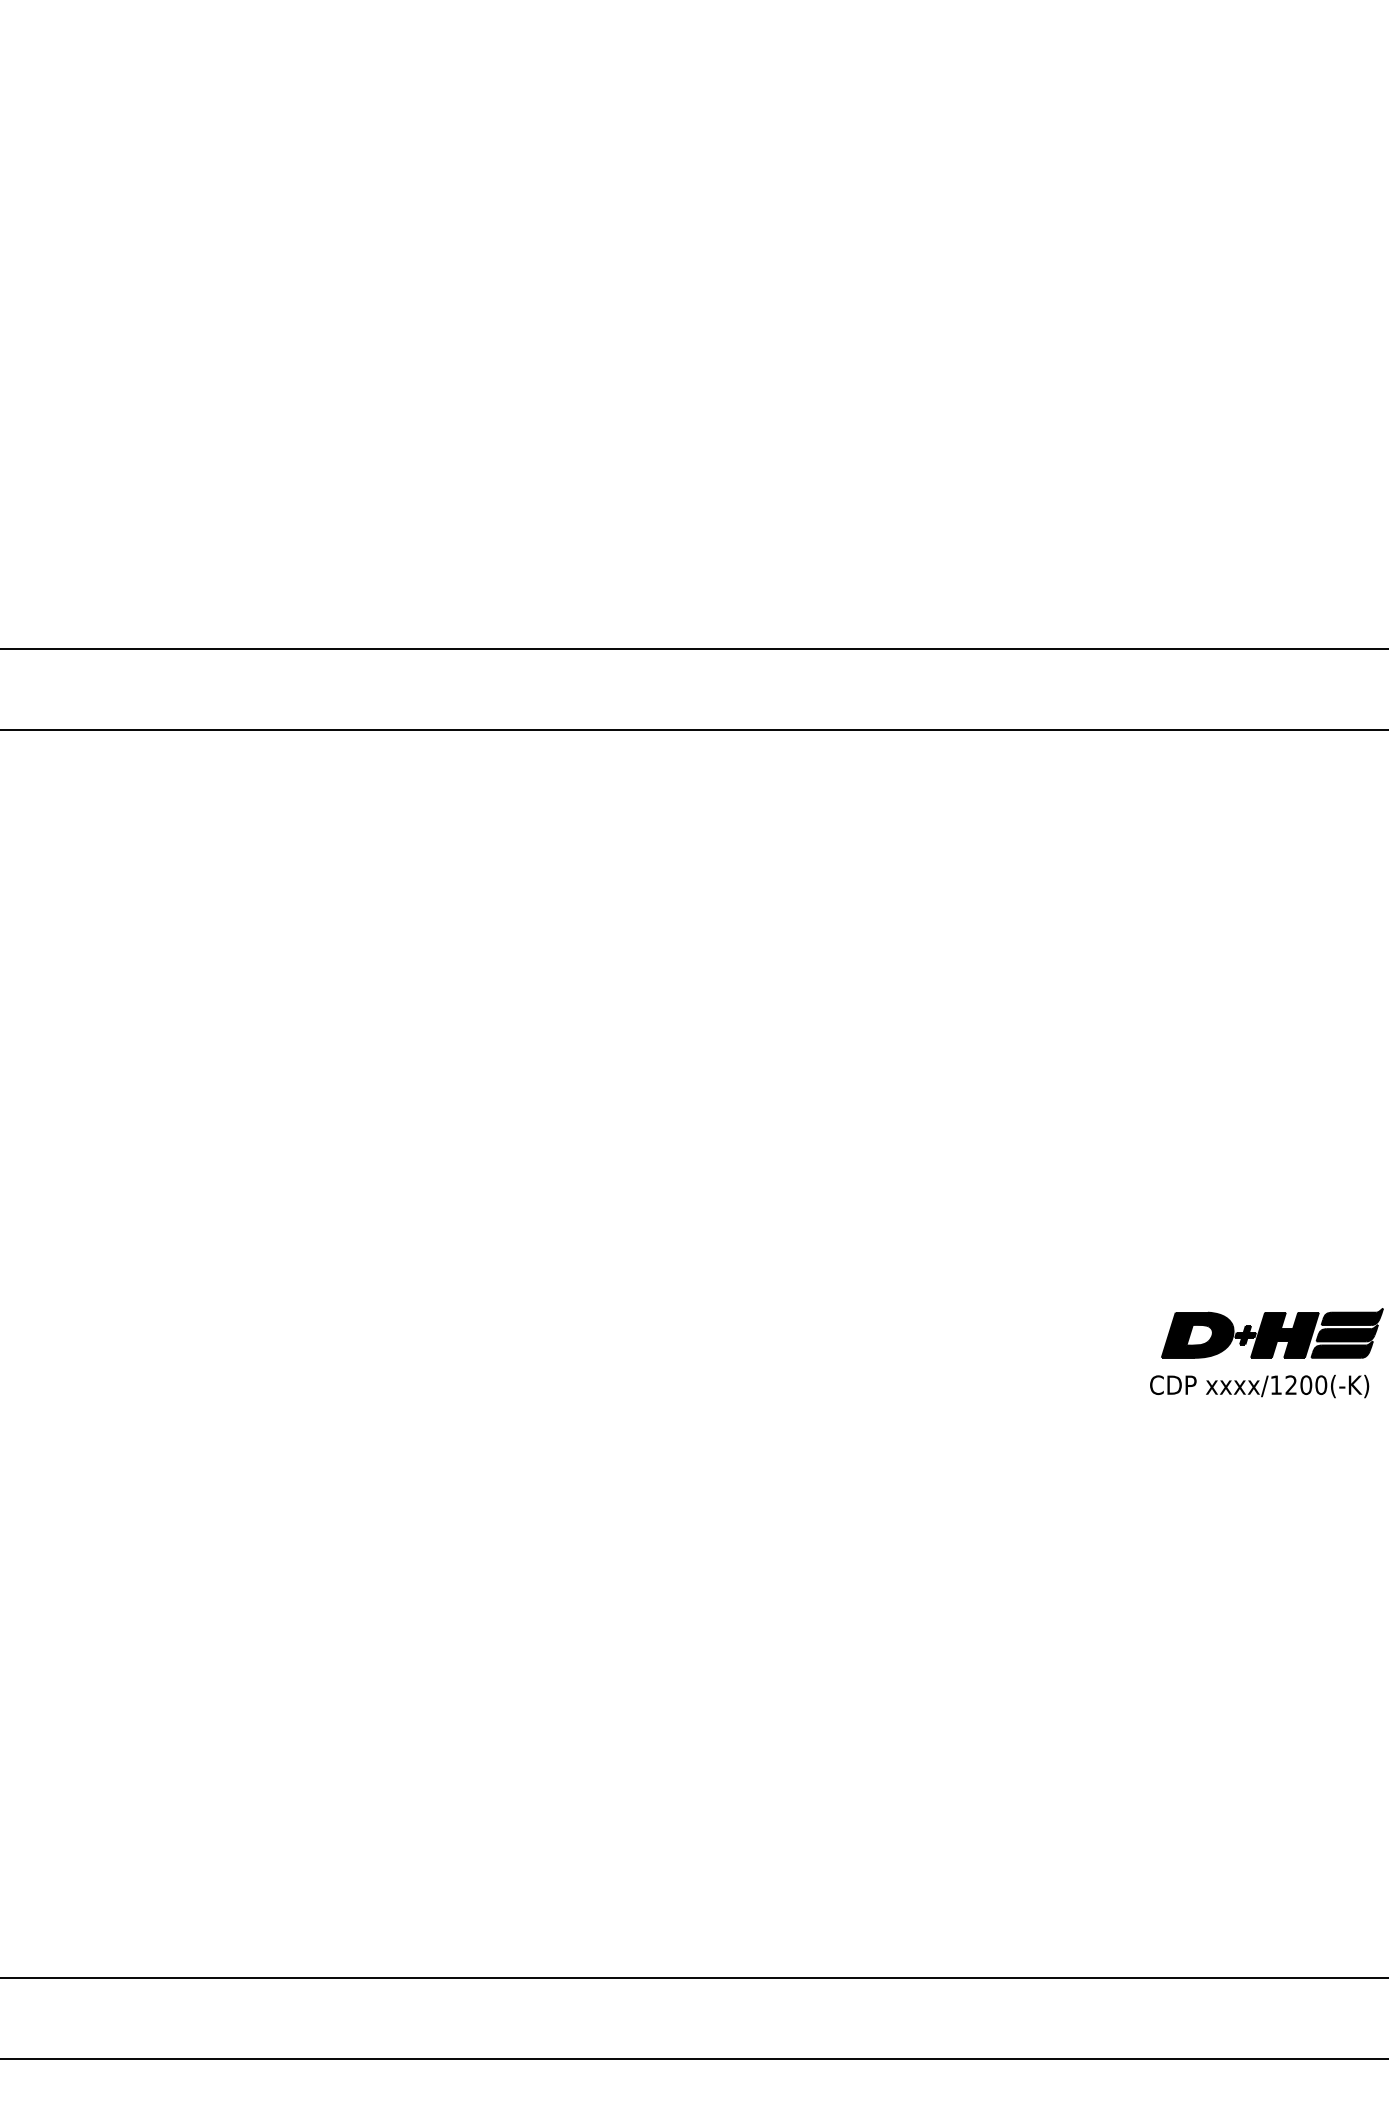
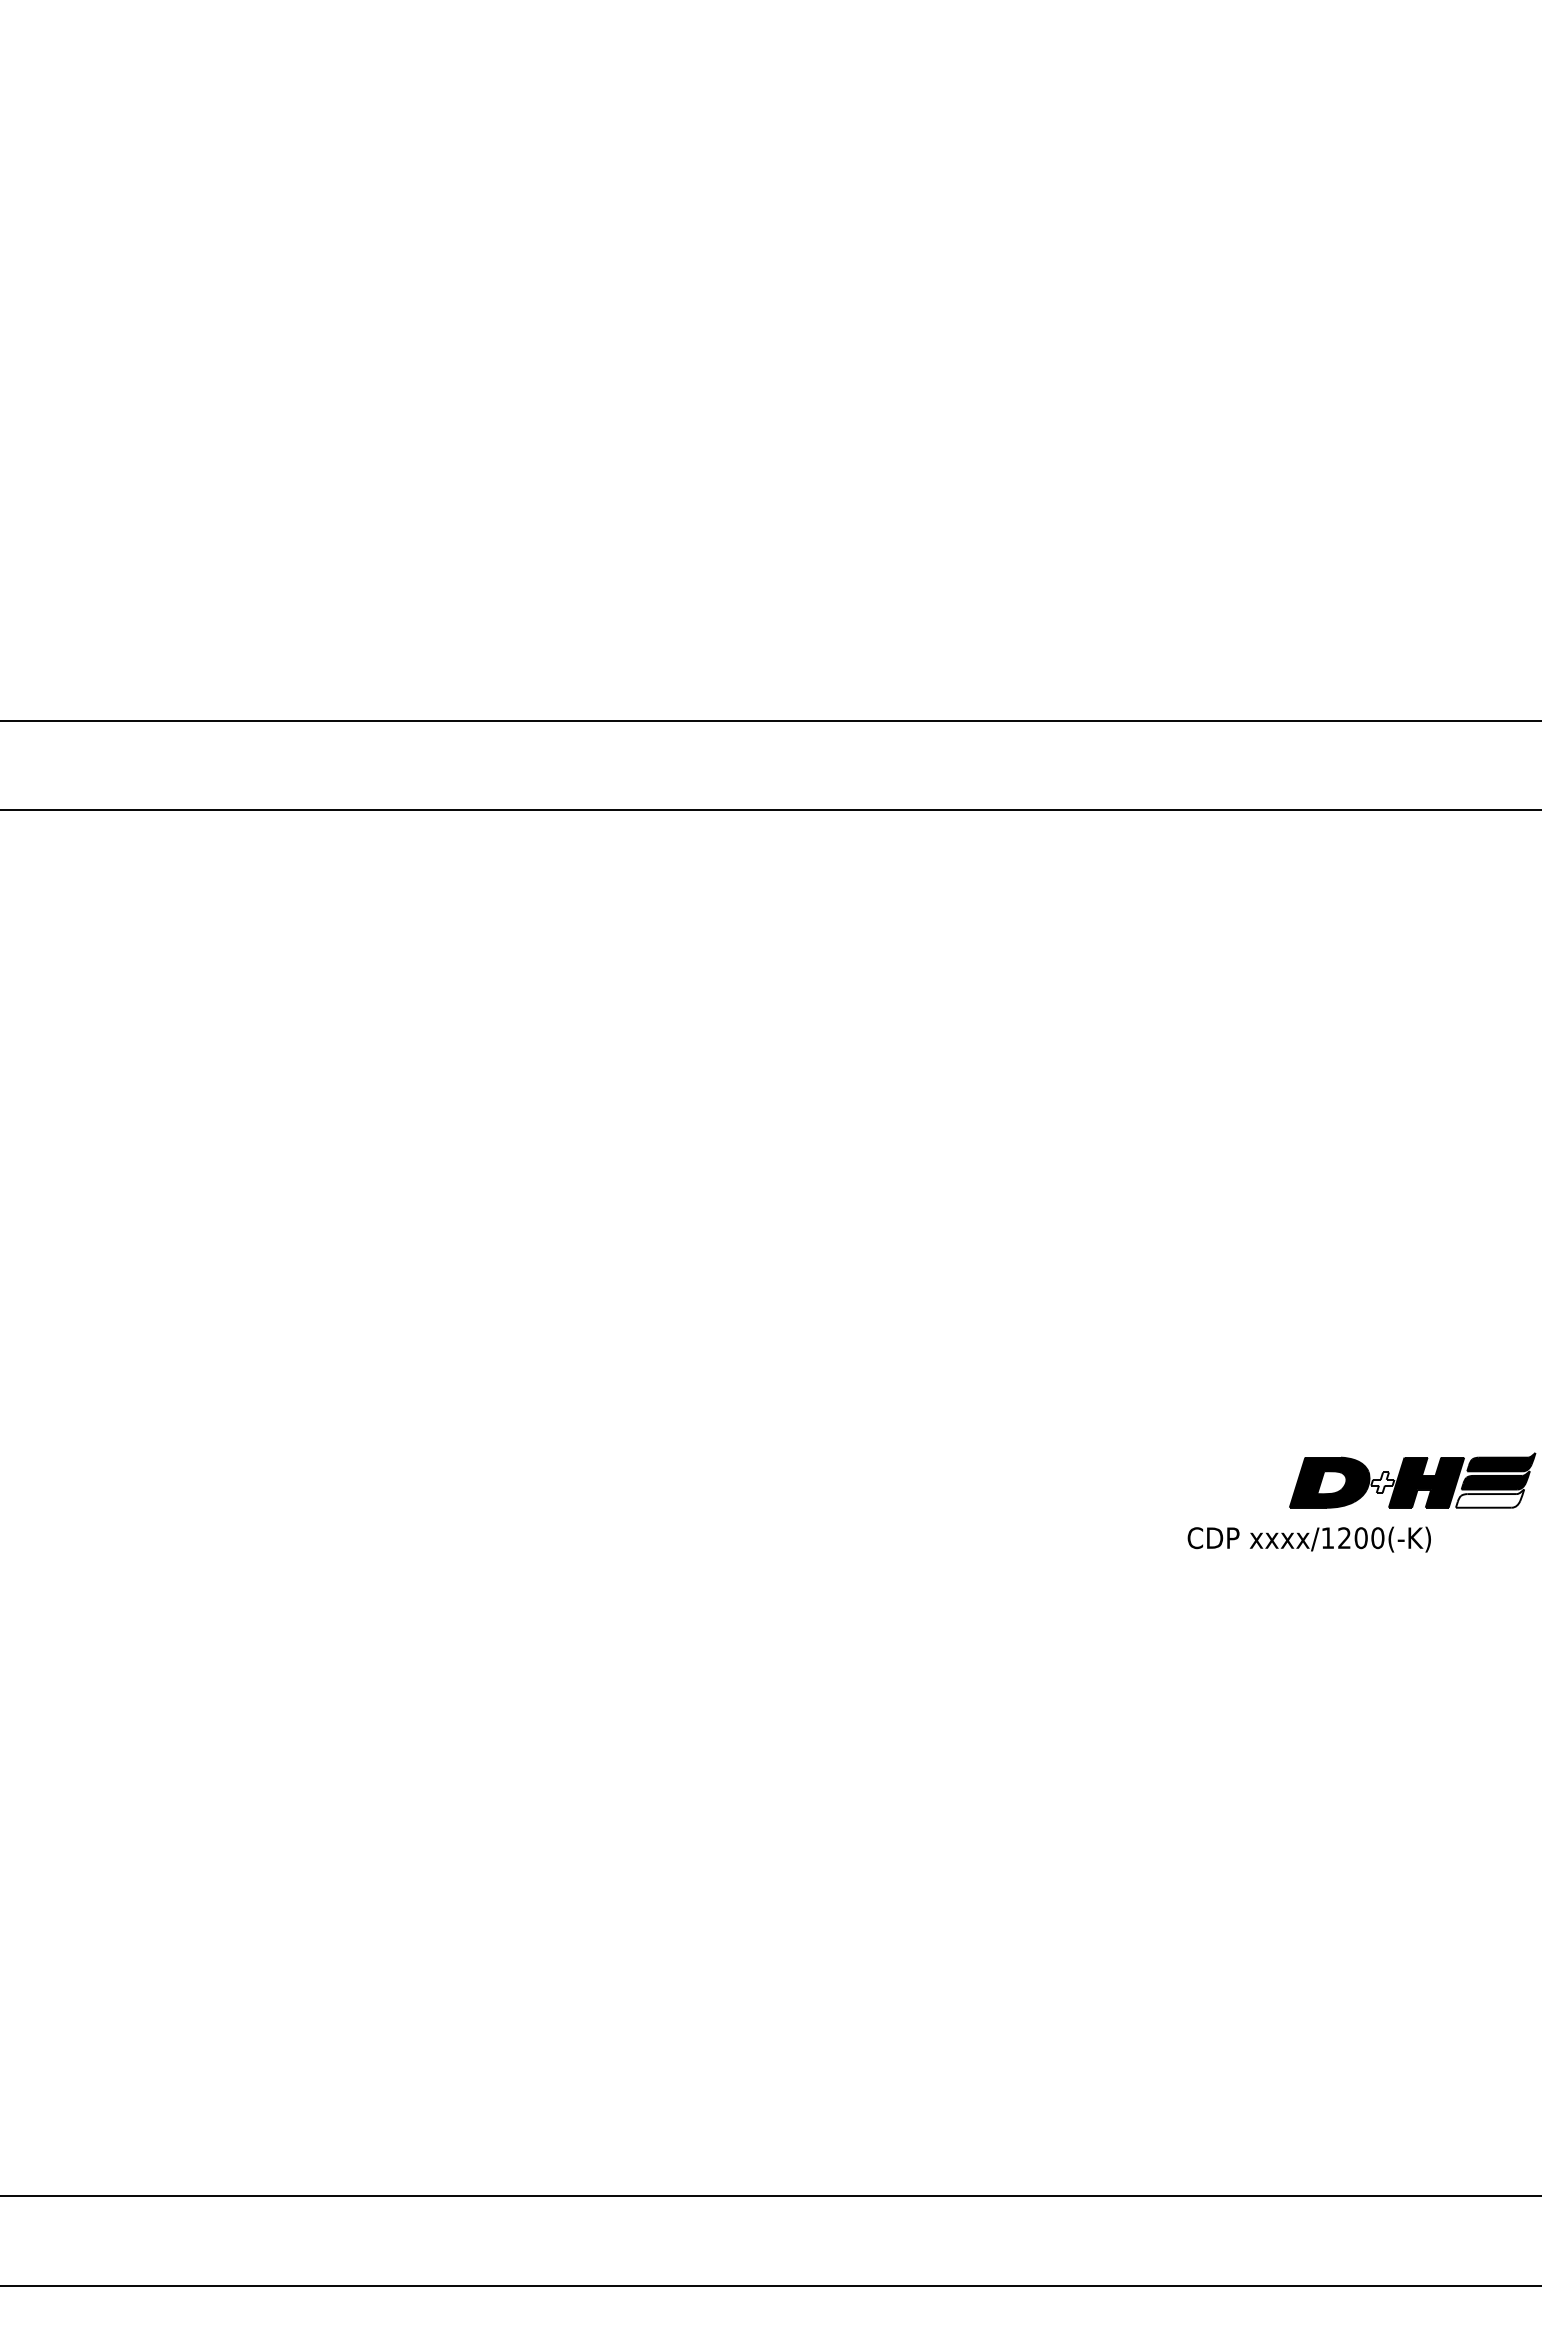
fill: (1245, 1335) -> (1382, 1482), removed
fill: (1341, 1349) -> (1489, 1498), removed
text: (1258, 1386) -> (1308, 1539), moved

